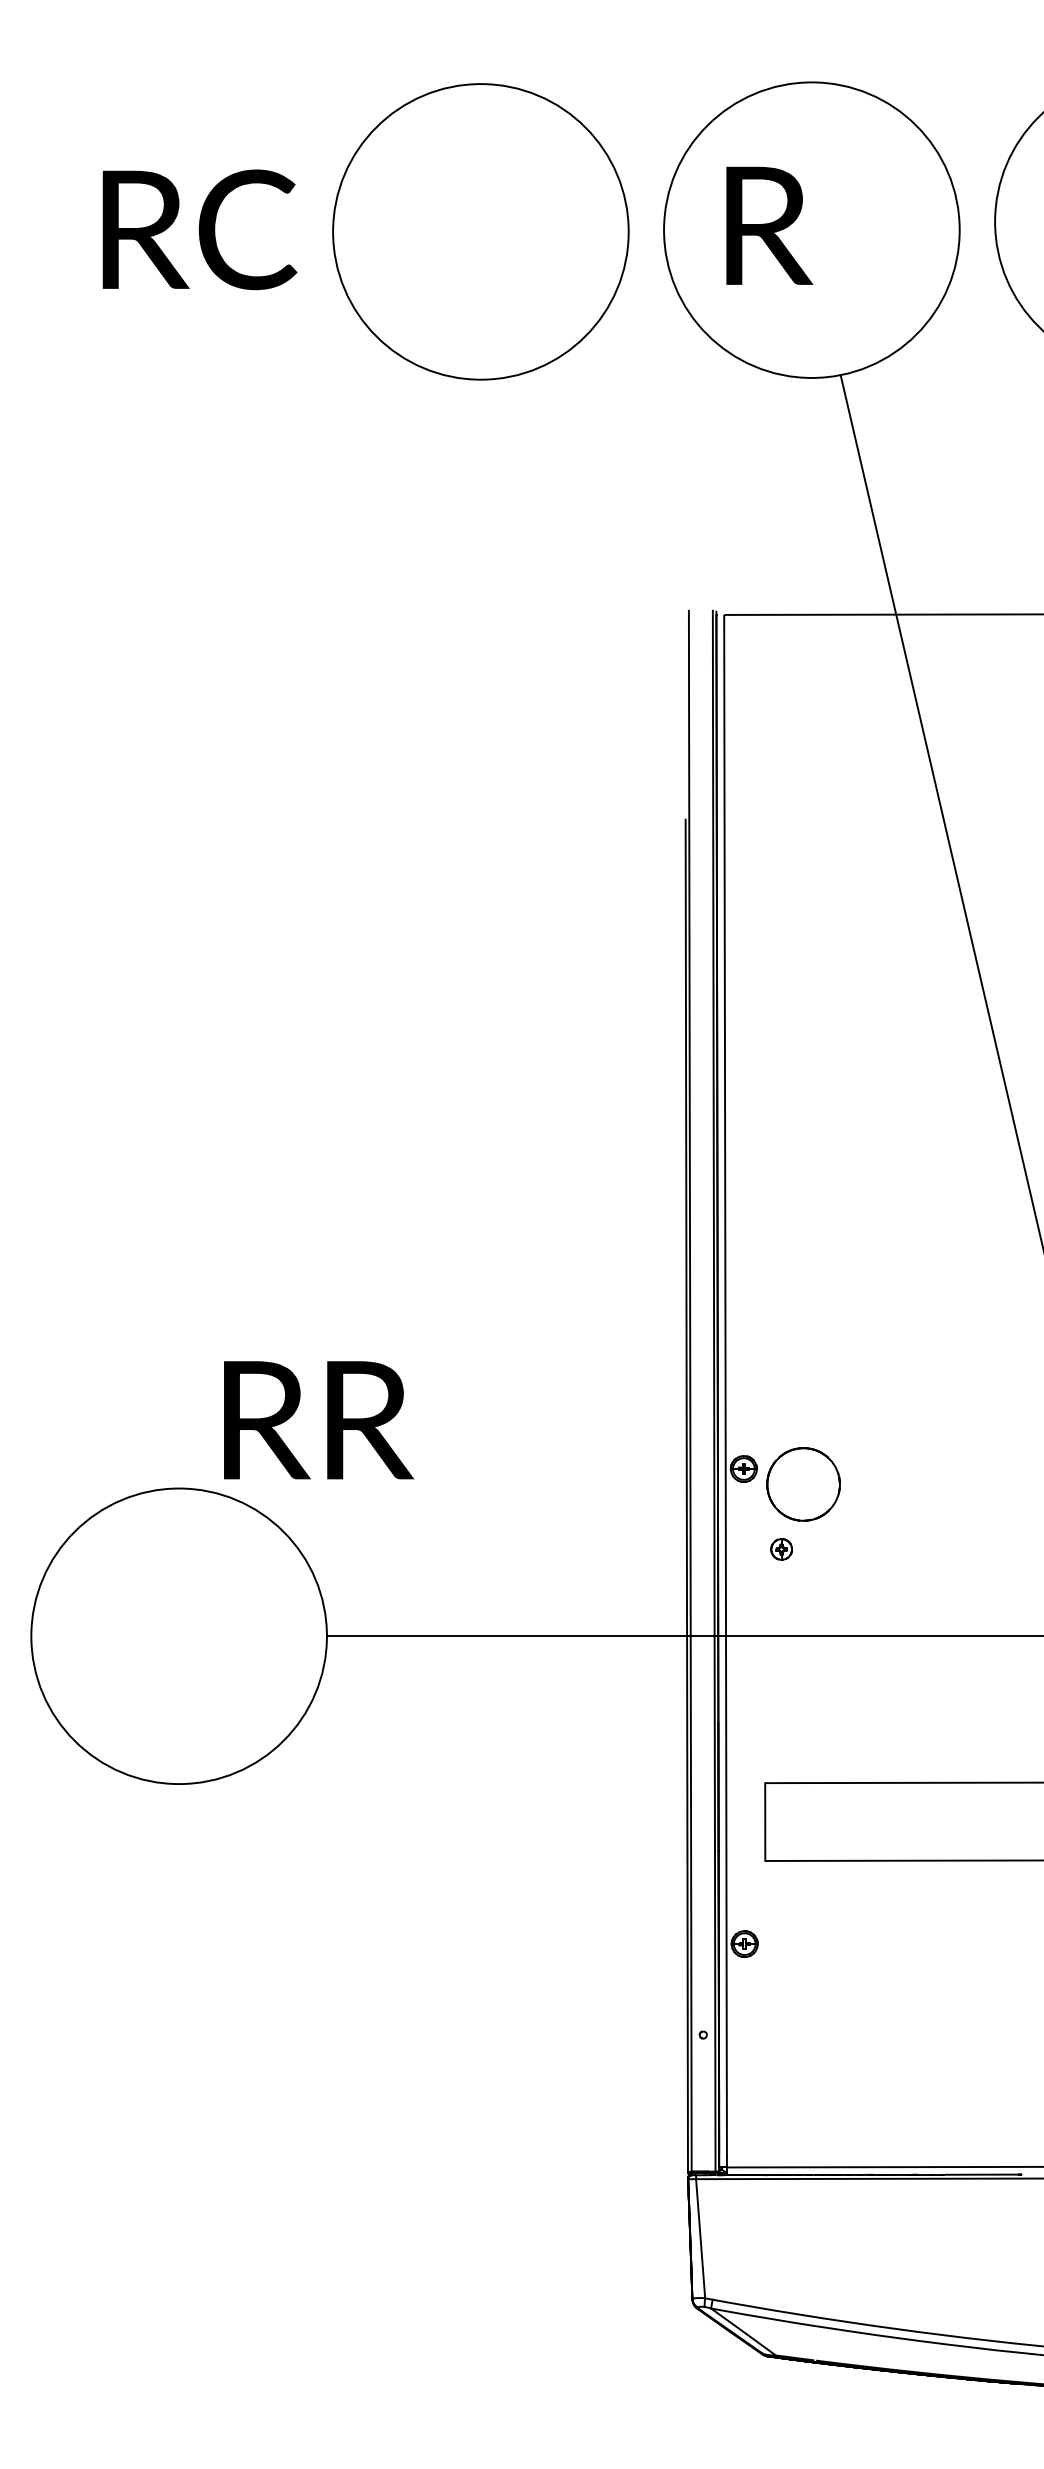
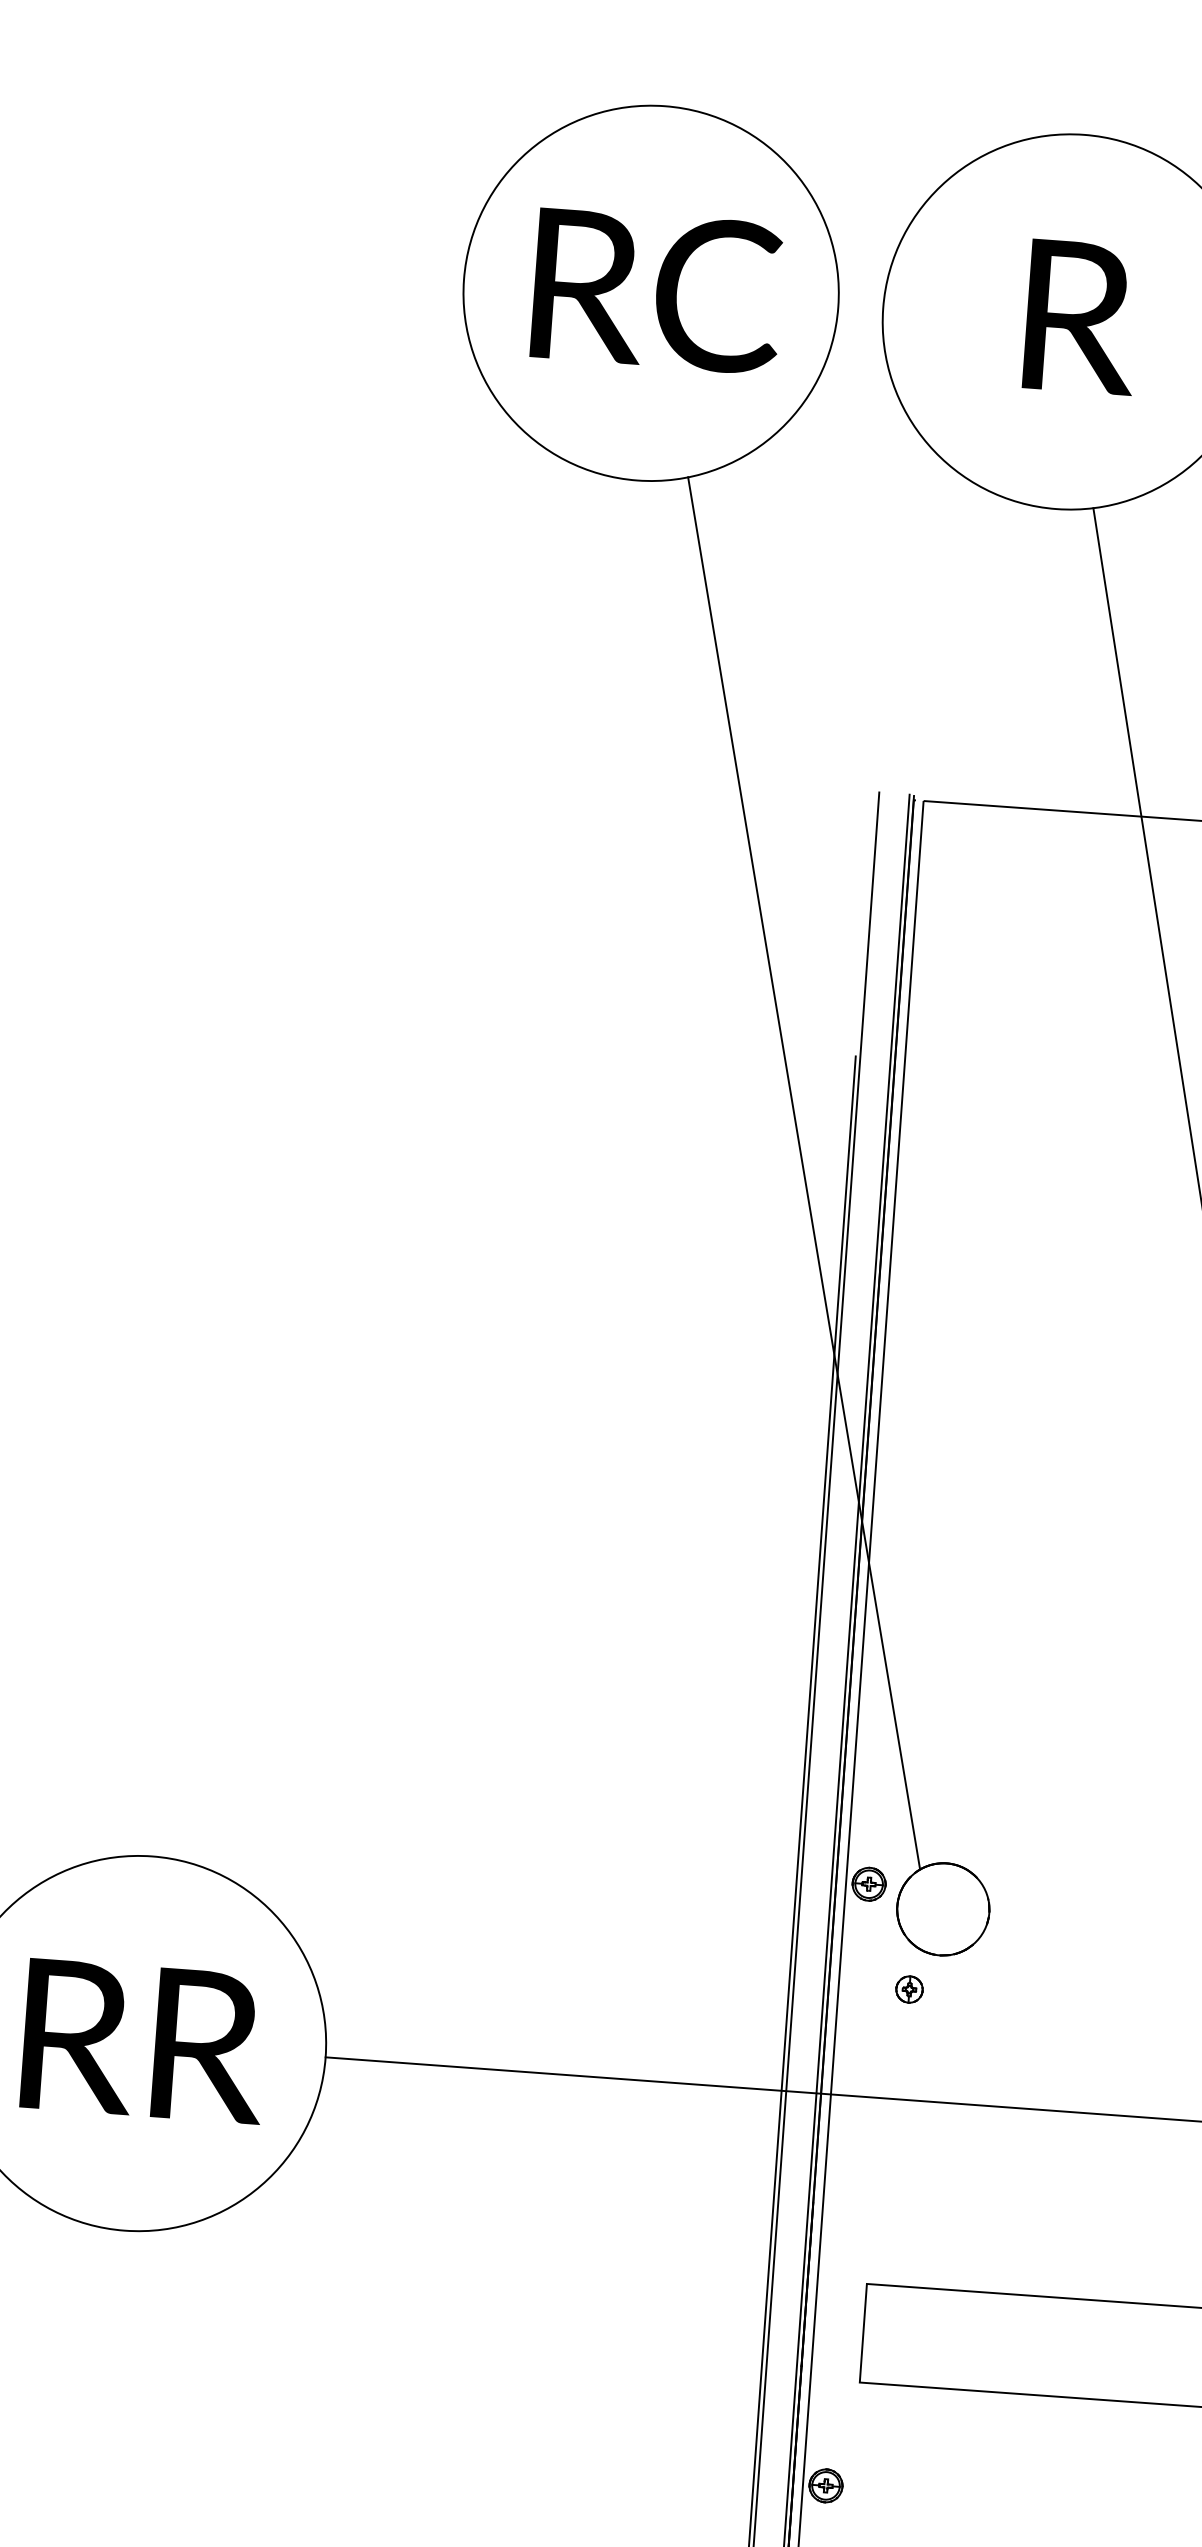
text: (769, 225) -> (1081, 316), moved
text: (199, 229) -> (657, 290), moved
line: (651, 914) -> (803, 1173), added
text: (319, 1420) -> (145, 2041), moved

